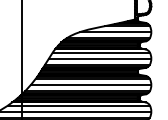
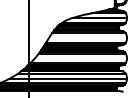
line: (99, 59) -> (87, 38), removed
line: (91, 85) -> (81, 58), removed

